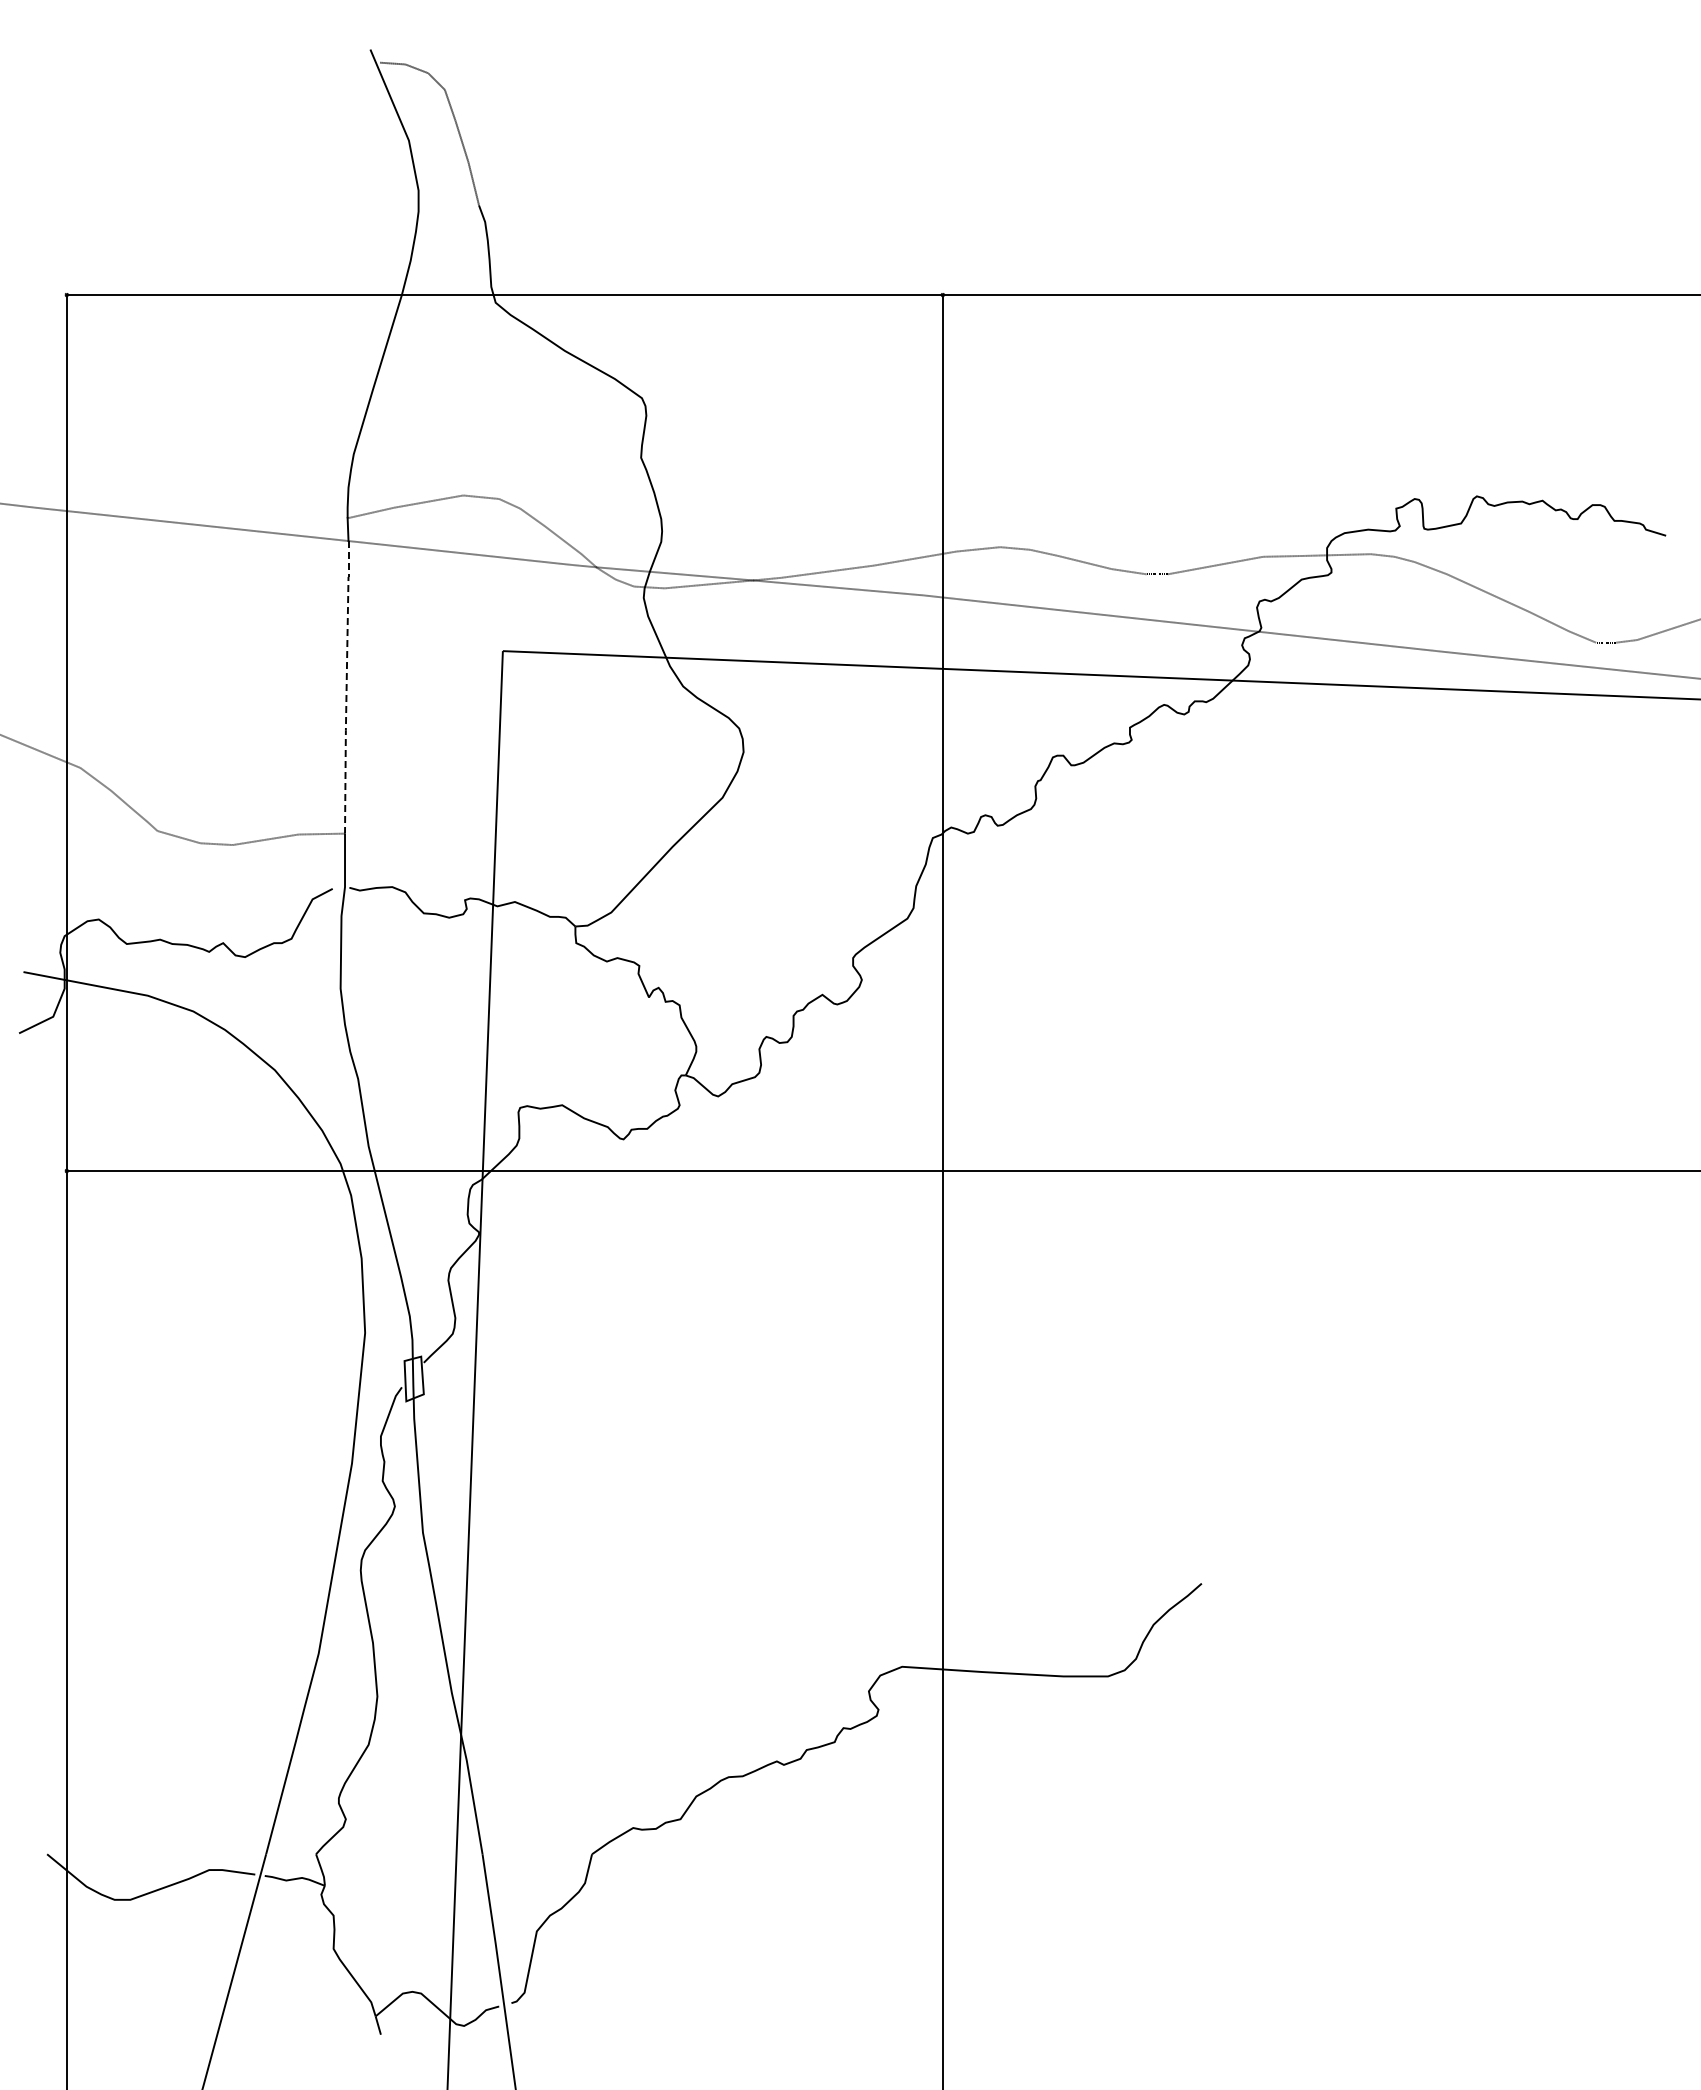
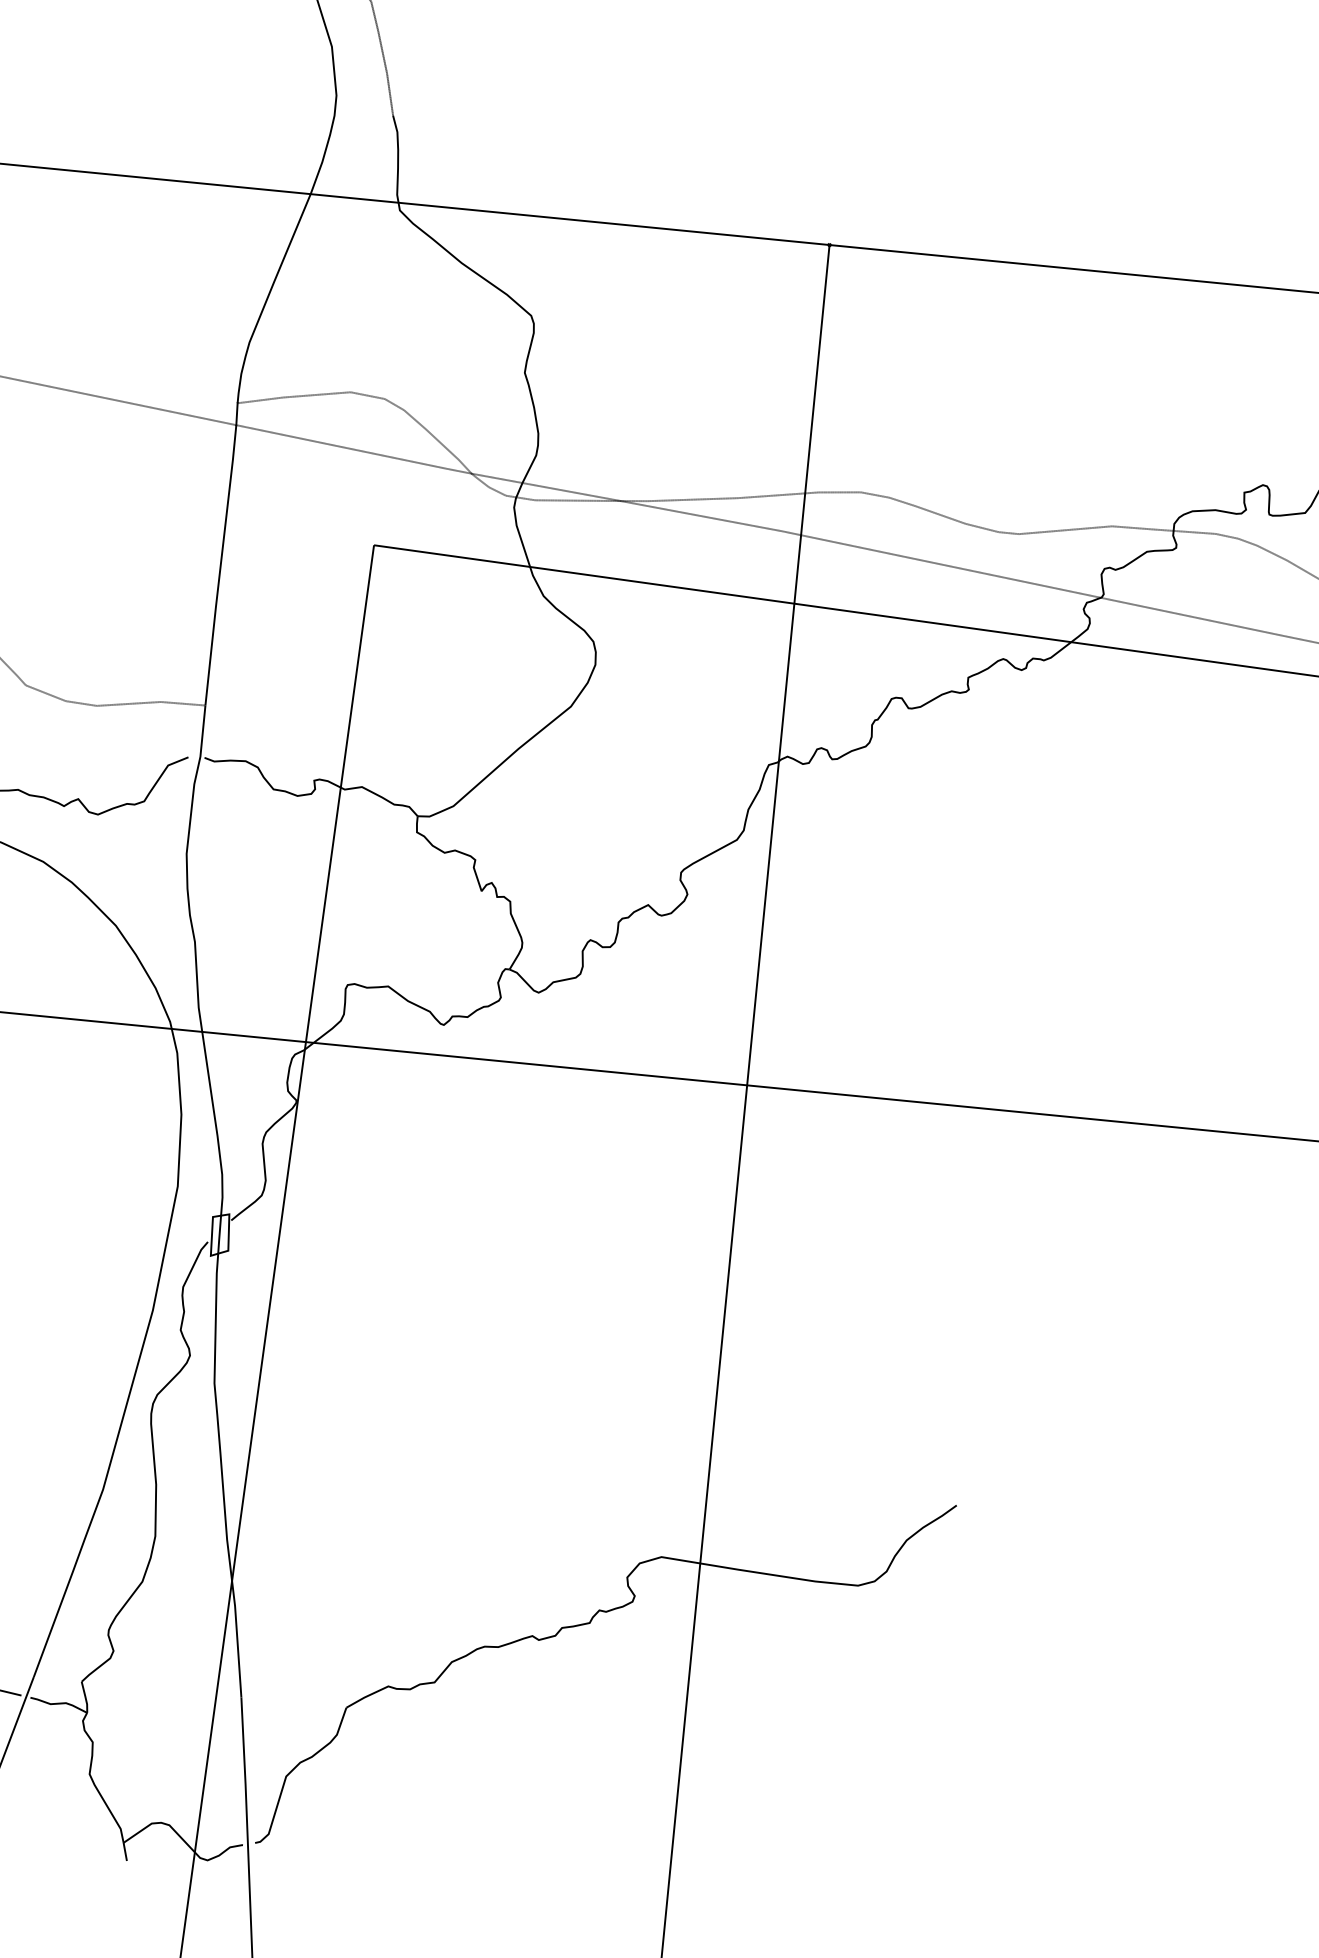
line: (346, 687) -> (220, 565), dashed -> solid

